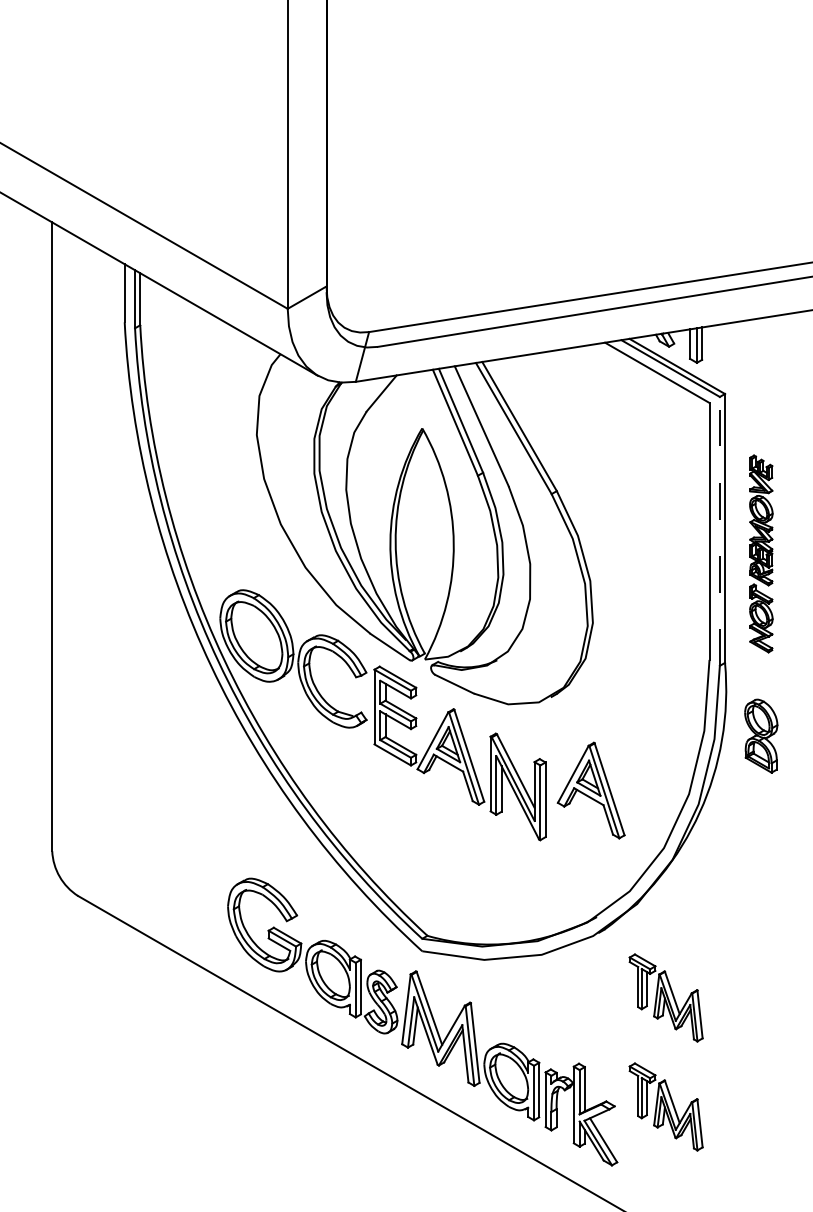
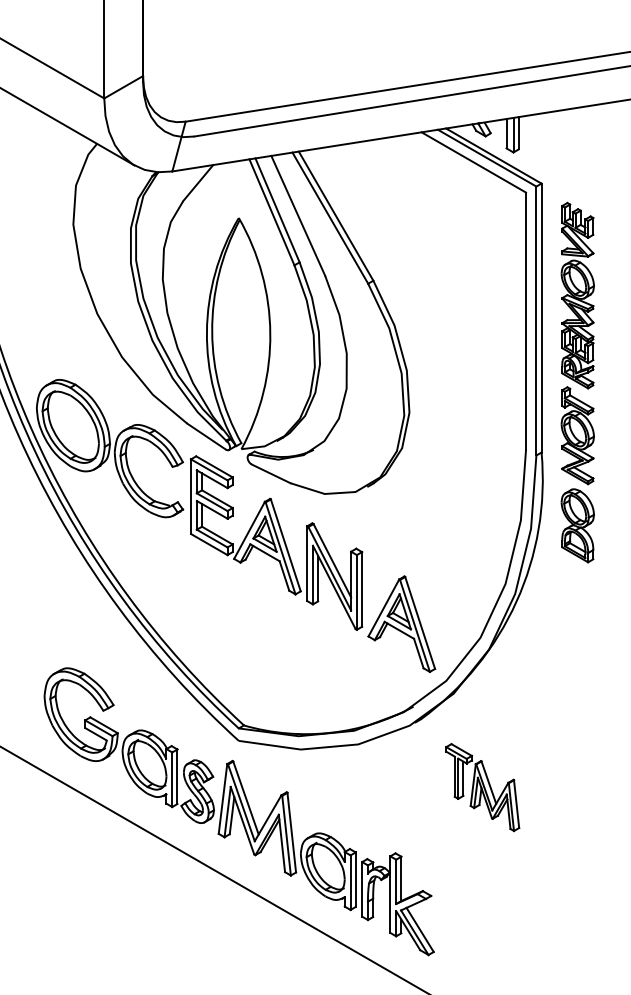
line: (719, 530) -> (536, 320), dashed -> solid
part: (761, 553) -> (578, 343), size x1.43
part: (590, 790) -> (401, 624), moved
part: (665, 1106) -> (482, 896), removed

